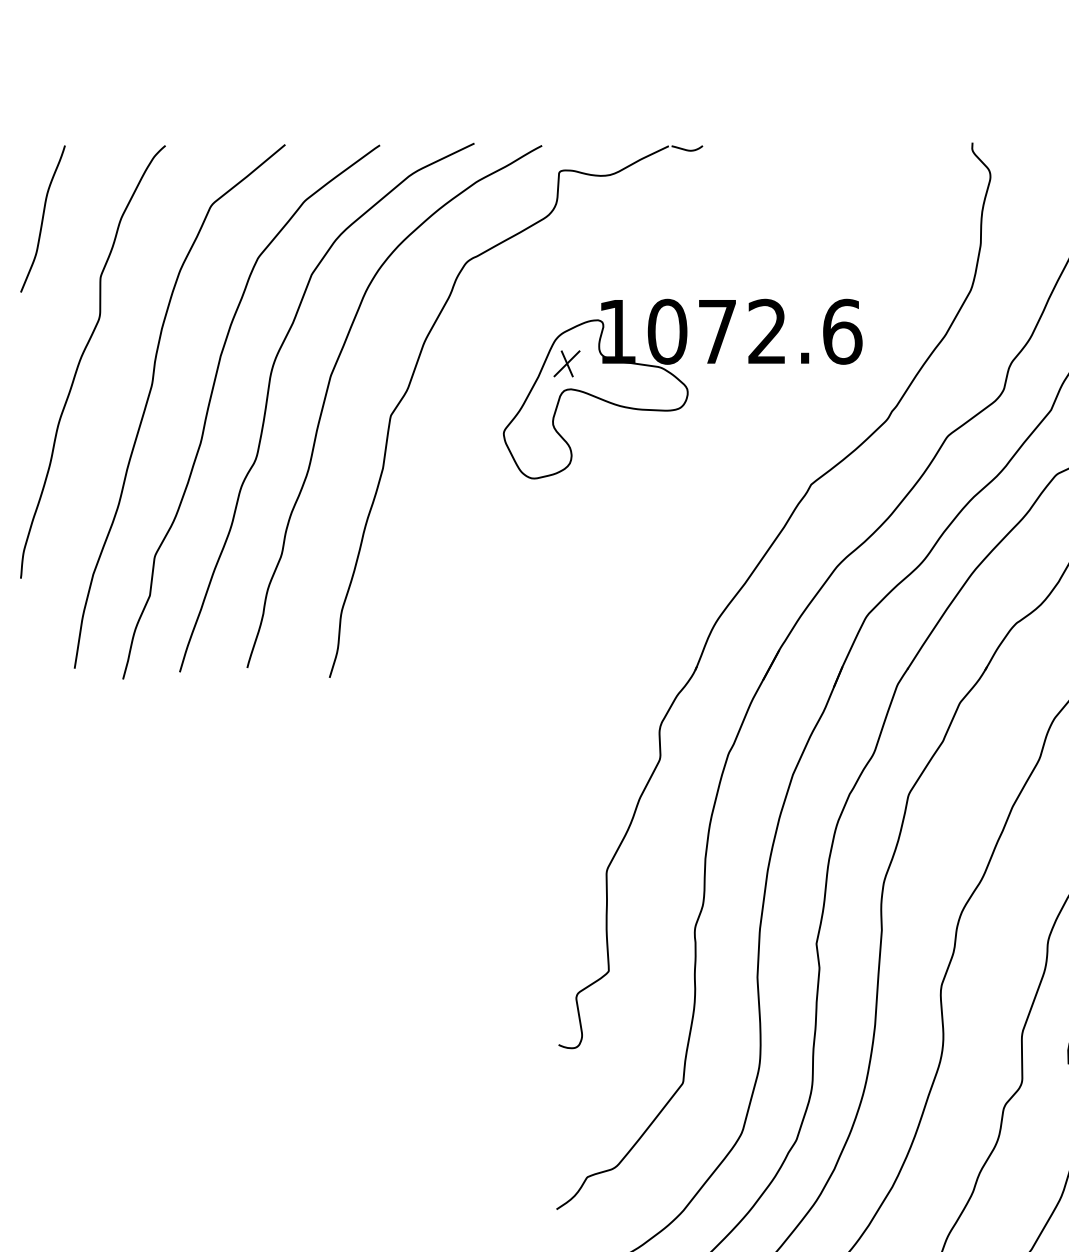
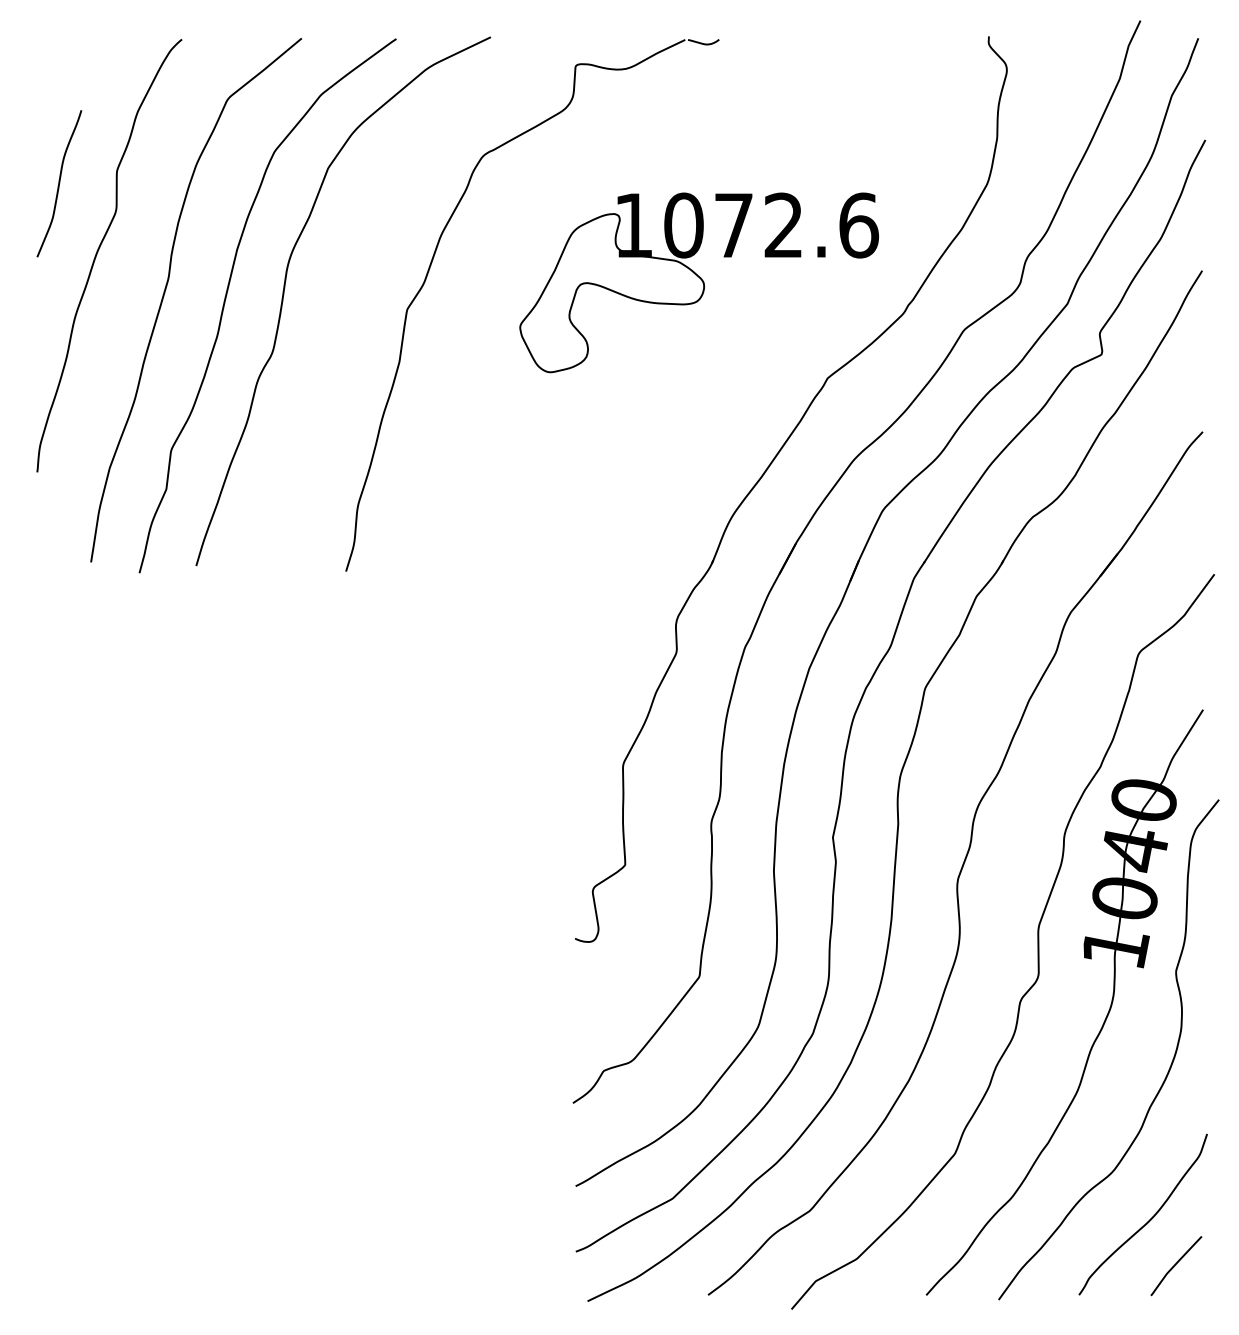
curve: (43, 218) -> (59, 183), moved
part: (567, 363) -> (583, 257), removed
curve: (328, 391) -> (344, 285), removed

